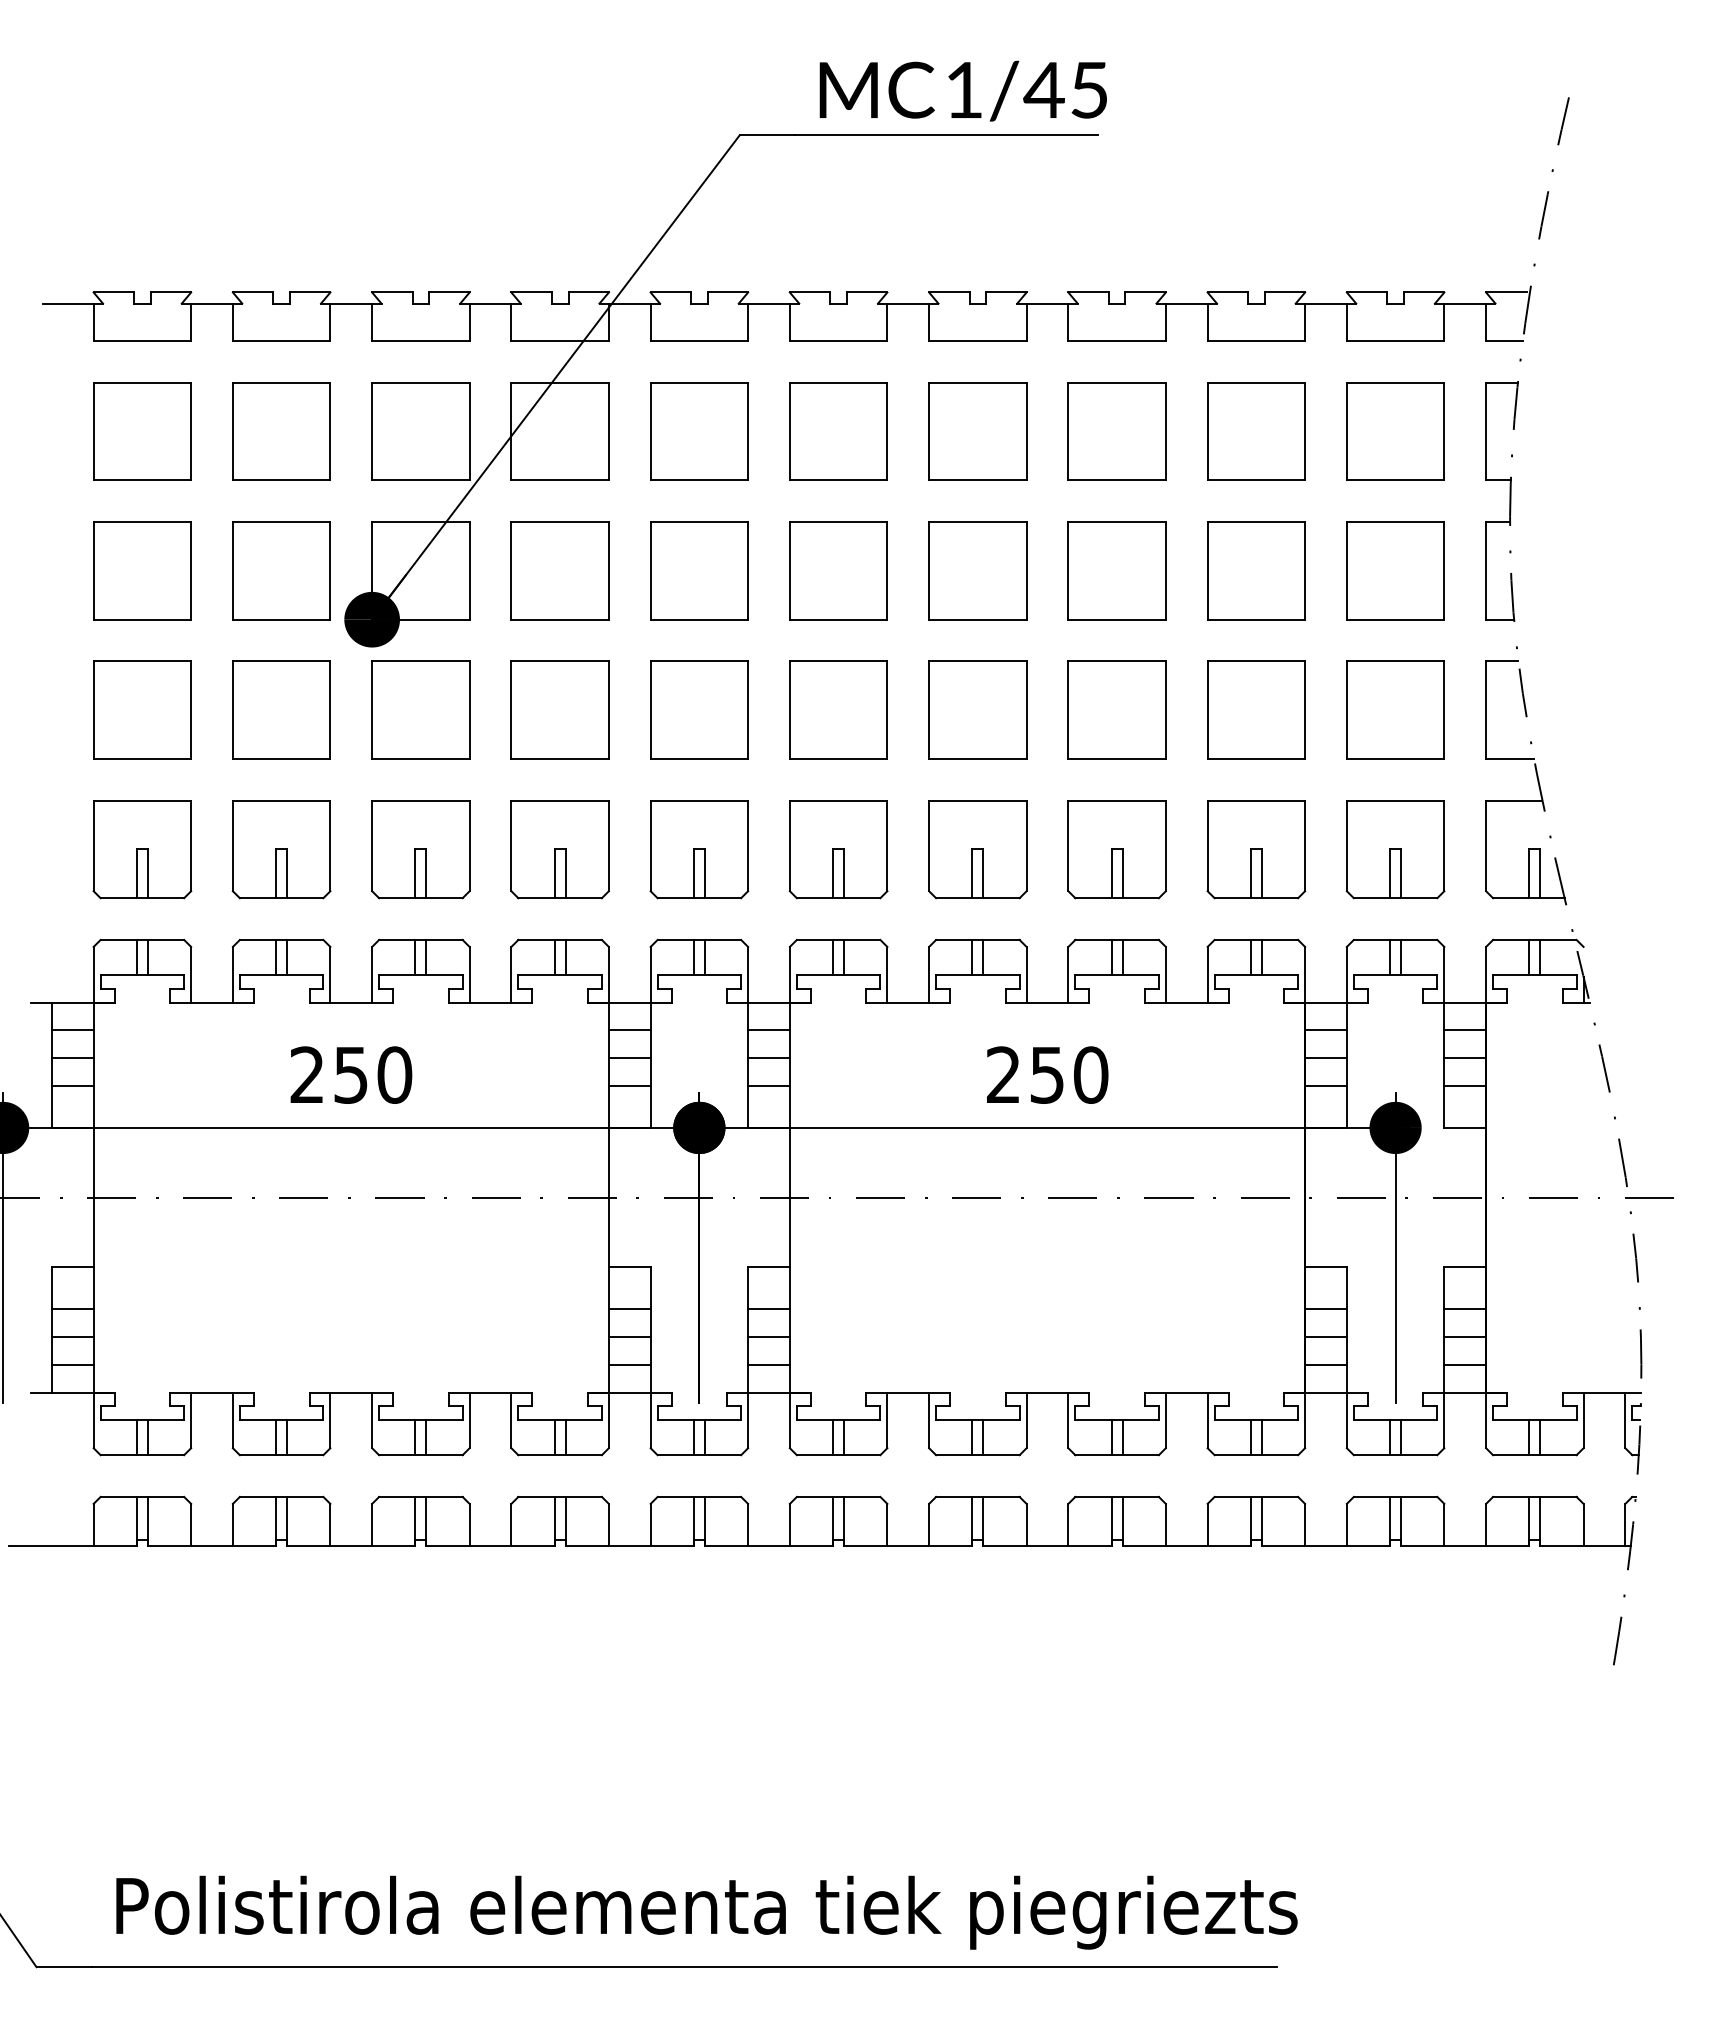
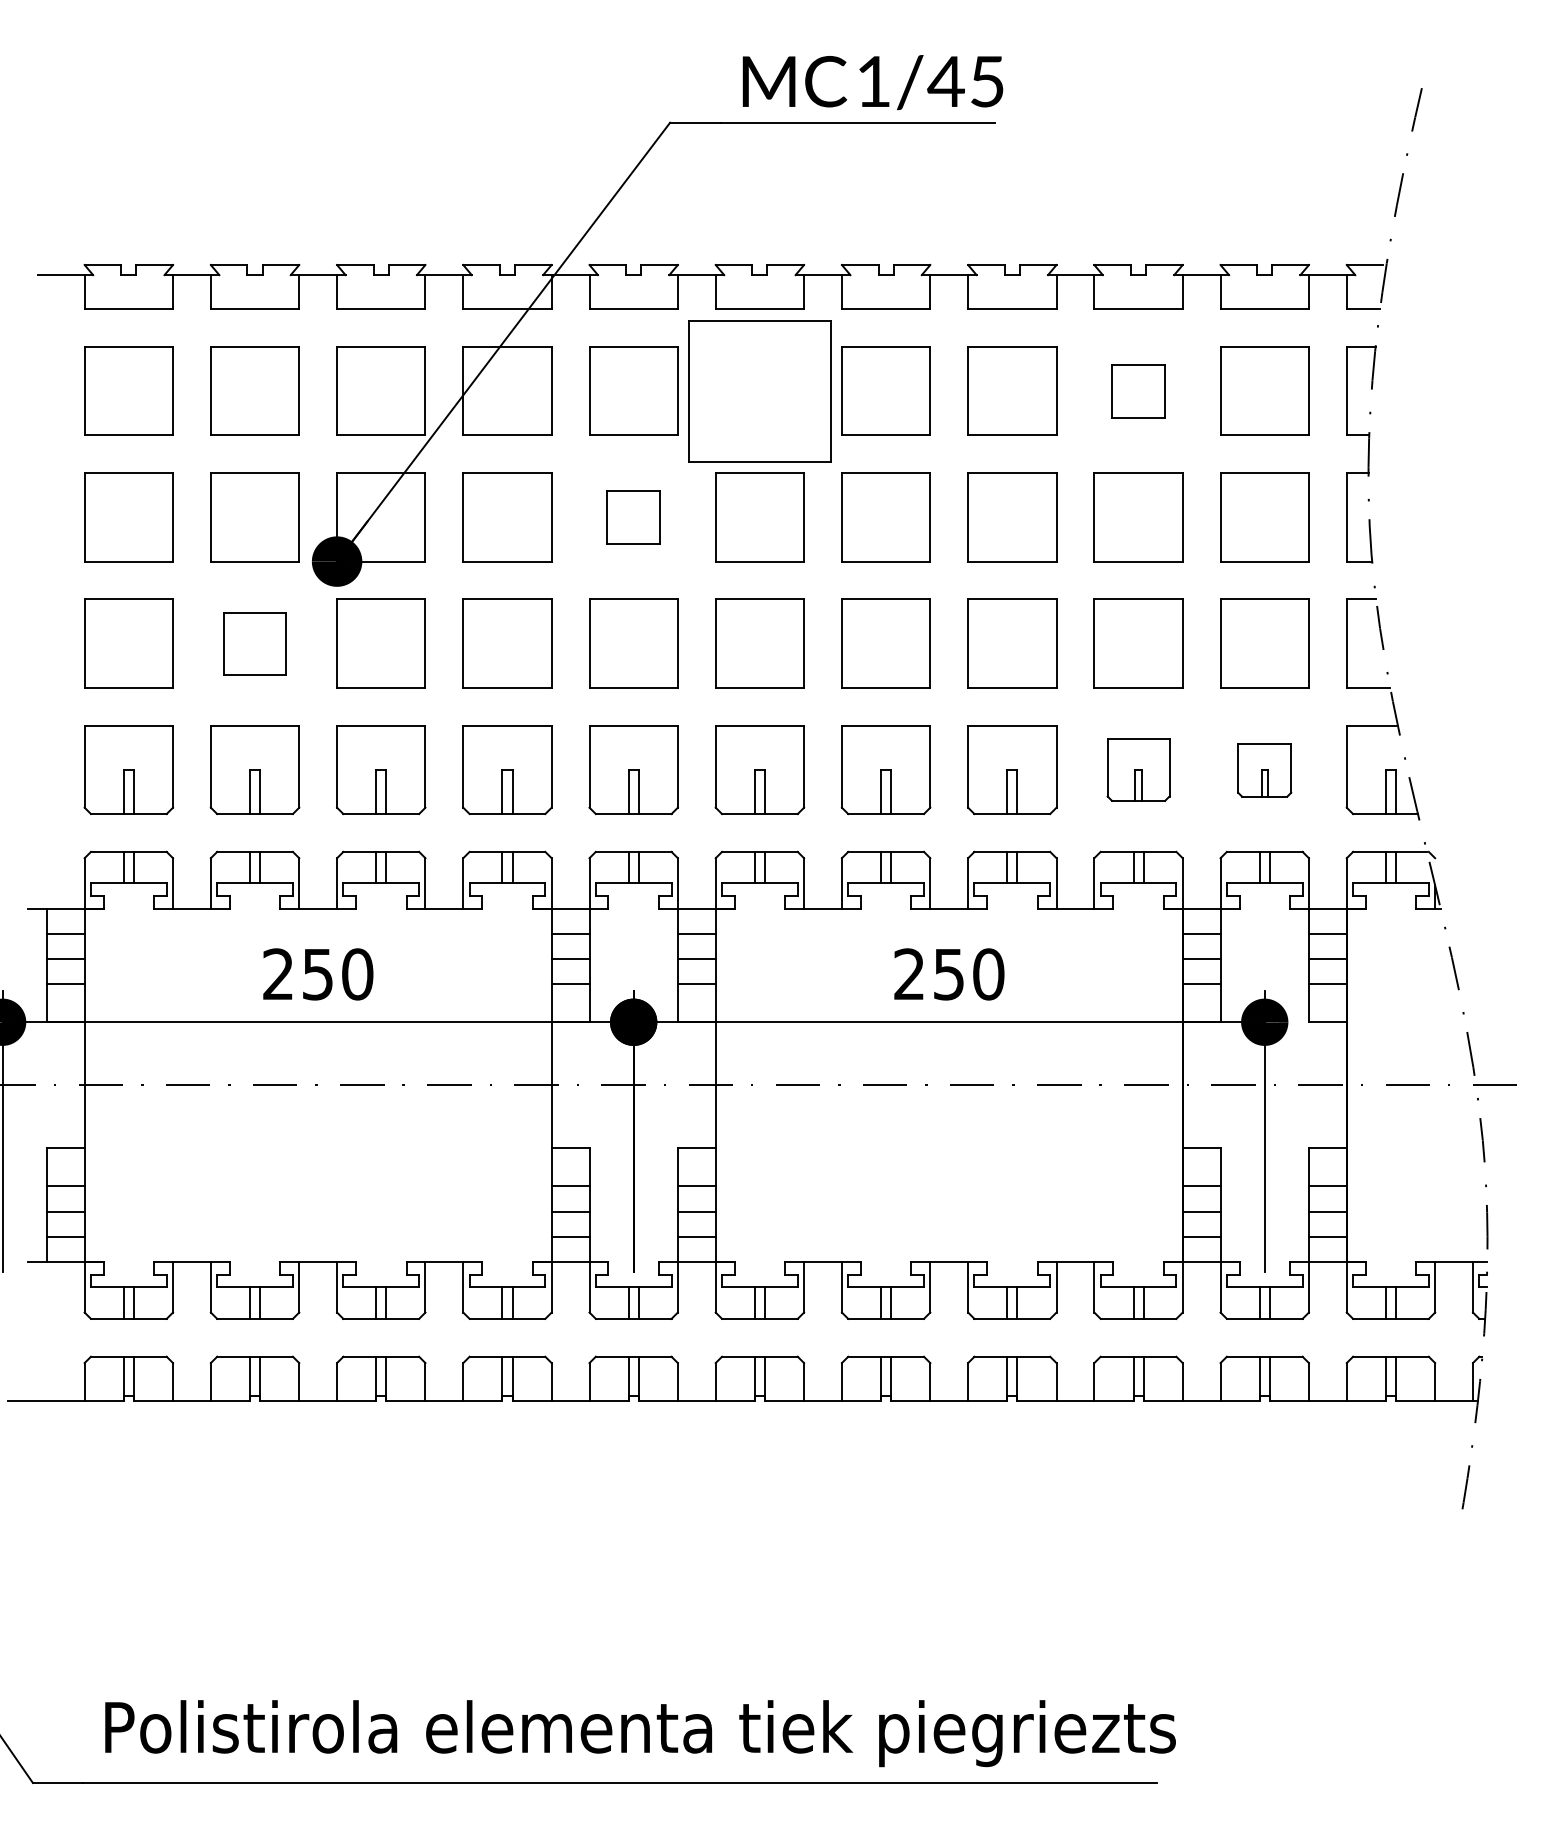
part: (838, 431) -> (759, 391), size x1.6
part: (1256, 431) -> (1138, 391), size x0.6
part: (699, 570) -> (633, 517), size x0.6
part: (281, 709) -> (254, 643), size x0.7
part: (1256, 849) -> (1138, 769), size x0.7
part: (1395, 849) -> (1264, 769), size x0.6

